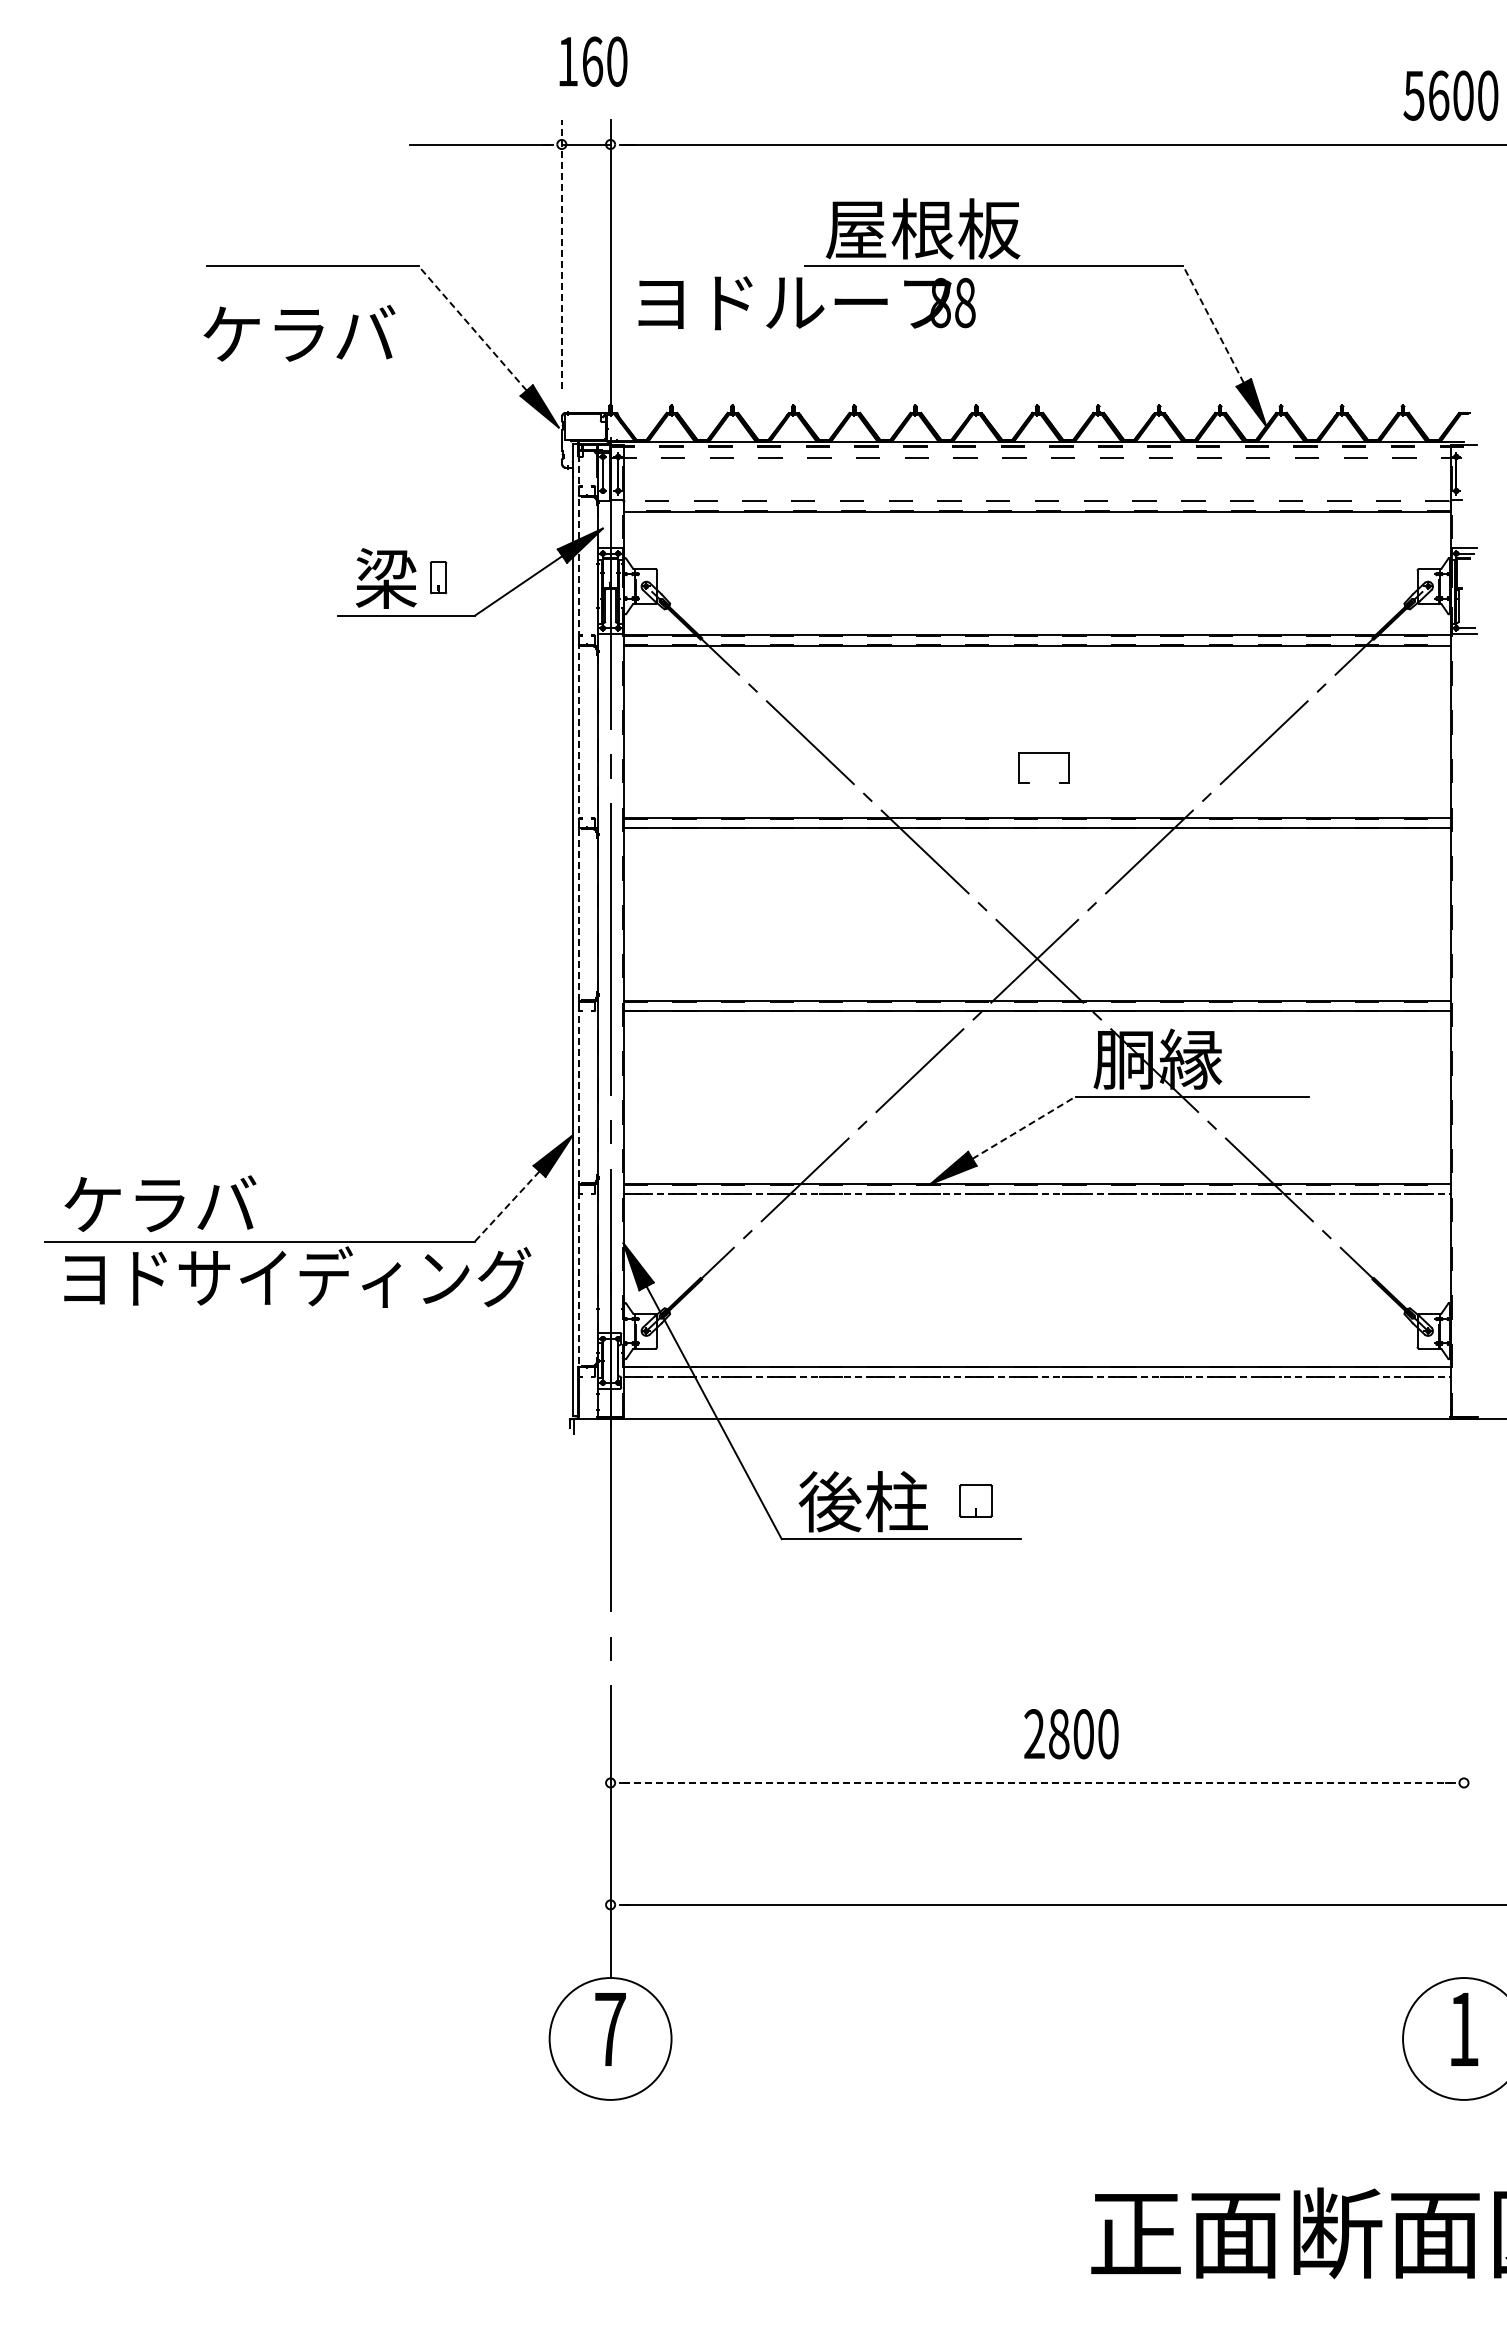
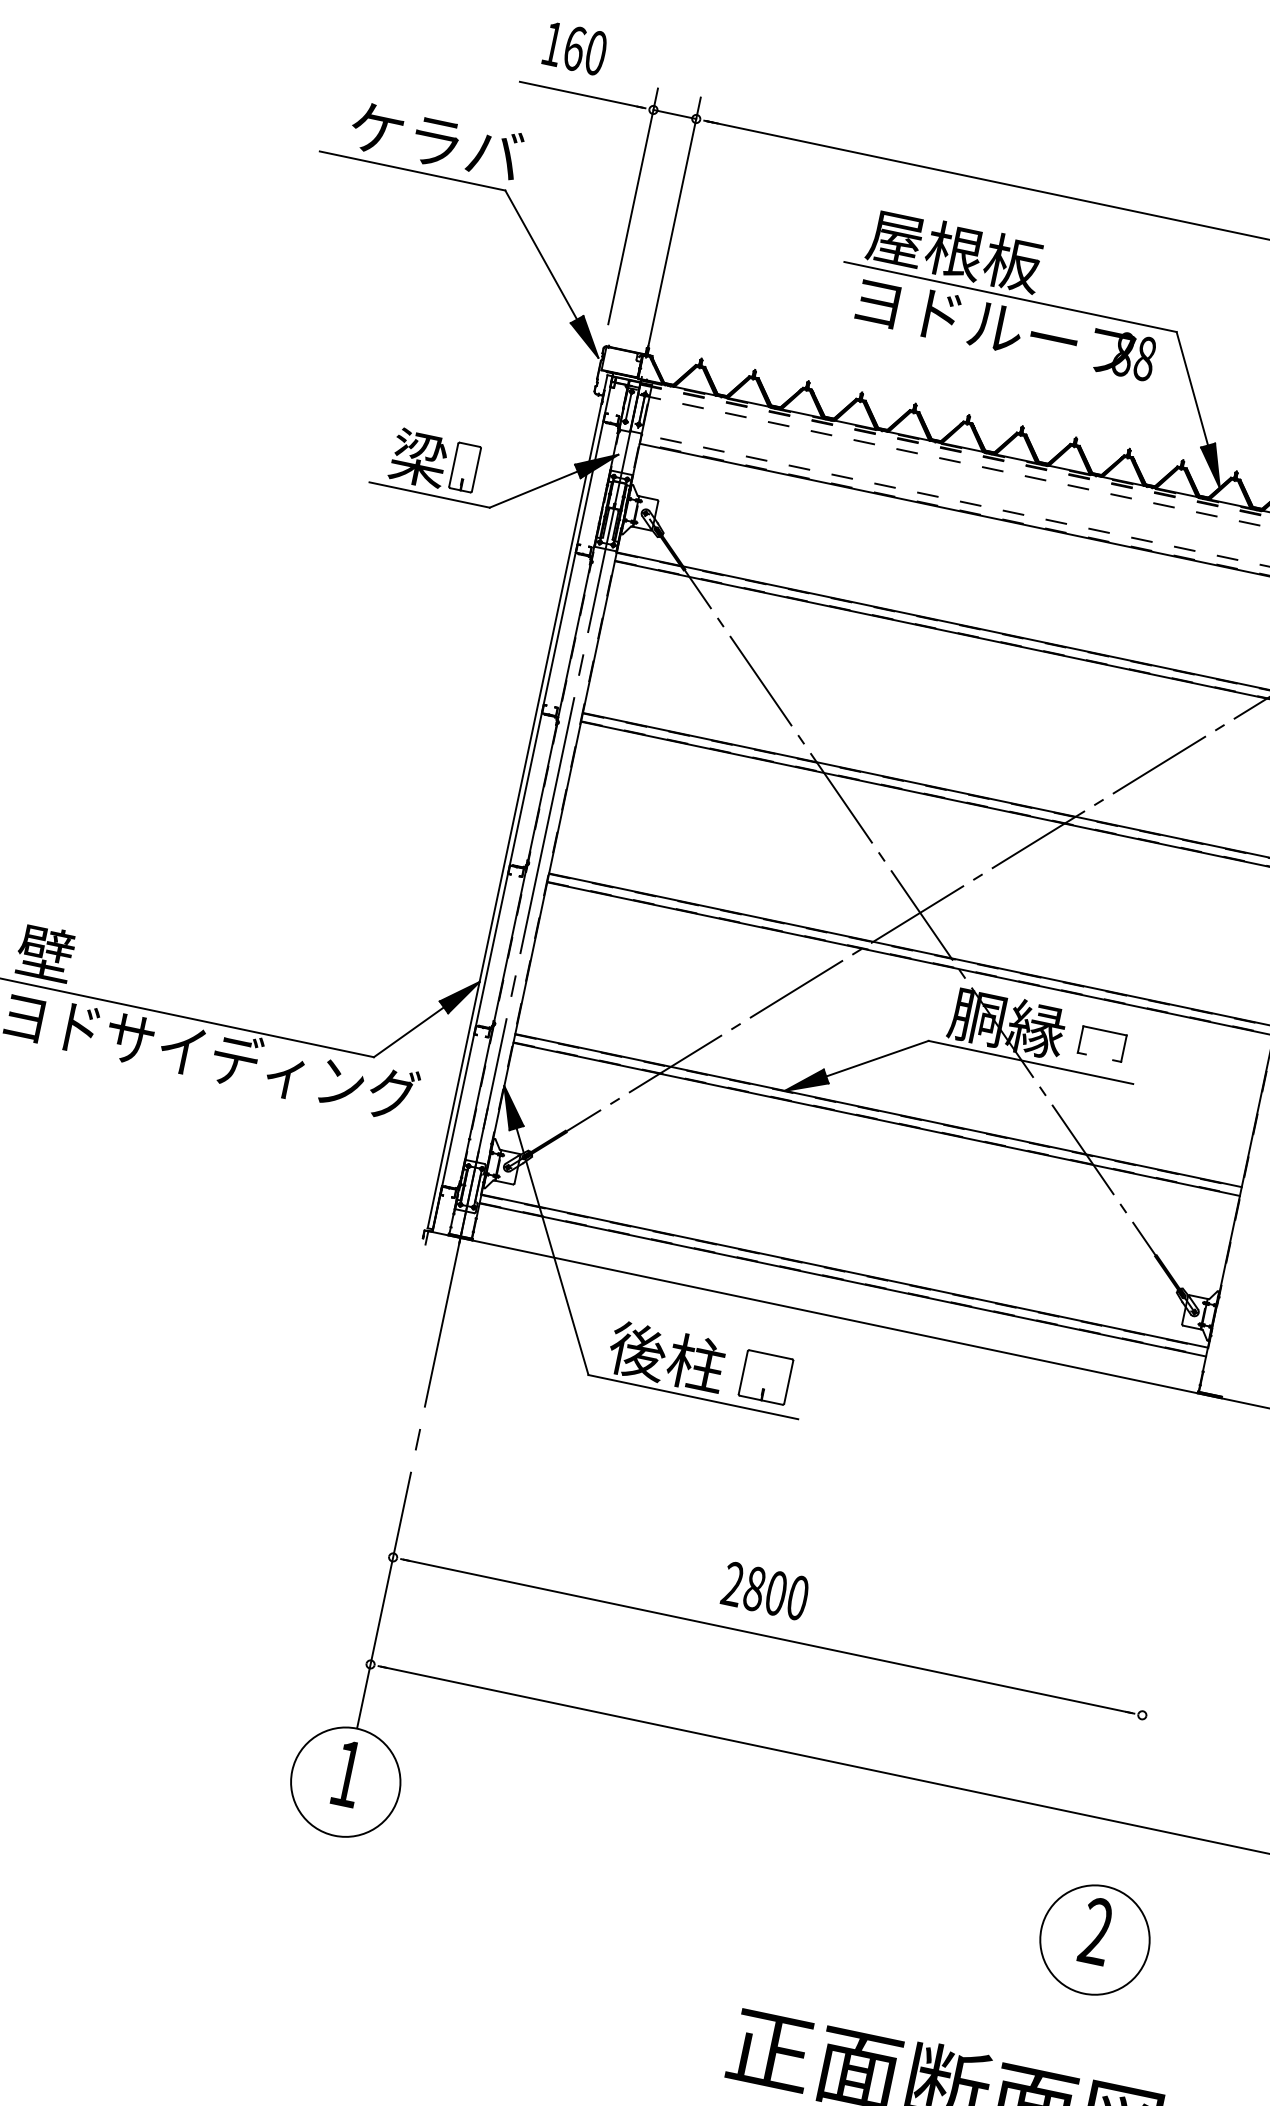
text: (593, 61) -> (575, 48), moved
line: (561, 253) -> (632, 205), dashed -> solid
text: (806, 303) -> (1005, 329), moved
line: (1213, 324) -> (1192, 388), dashed -> solid
line: (472, 328) -> (540, 254), dashed -> solid
text: (299, 333) -> (436, 141), moved
part: (438, 577) -> (465, 467), size x1.67
part: (1043, 753) -> (1104, 1031), moved
line: (578, 930) -> (522, 803), dashed -> solid
line: (1024, 1127) -> (877, 1058), dashed -> solid
line: (1037, 1194) -> (876, 1119), dashed -> solid
text: (158, 1203) -> (103, 965), ケラバ -> 壁
line: (507, 1206) -> (409, 1032), dashed -> solid
line: (1037, 1376) -> (843, 1279), dashed -> solid
part: (975, 1500) -> (765, 1376), size x1.67
text: (1071, 1734) -> (765, 1591), moved
line: (1037, 1782) -> (768, 1636), dashed -> solid
text: (1463, 2028) -> (1096, 1930), 1 -> 2
text: (610, 2029) -> (347, 1773), 7 -> 1

